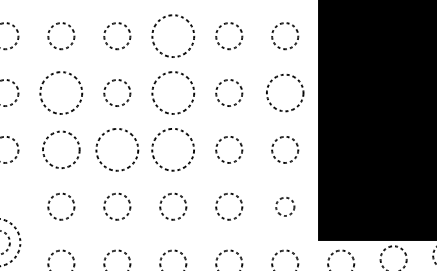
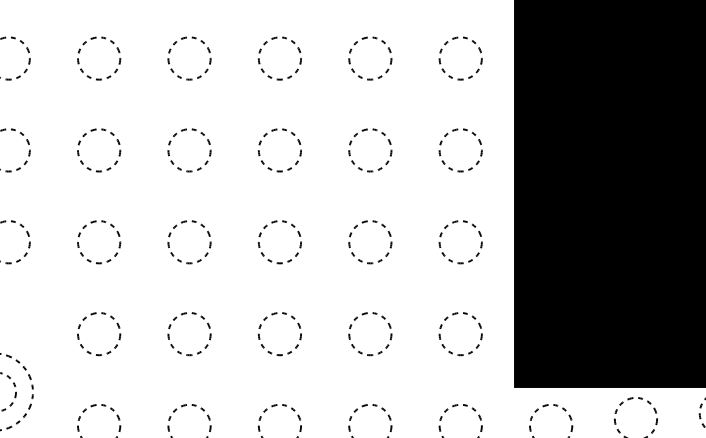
circle: (173, 36) -> (280, 59), size x0.62
circle: (61, 92) -> (99, 149), size x0.62
circle: (173, 92) -> (280, 149), size x0.62
circle: (285, 92) -> (461, 149), size x0.71
circle: (61, 149) -> (99, 241), size x0.71
circle: (117, 149) -> (189, 241), size x0.62
circle: (173, 149) -> (280, 241), size x0.62
circle: (285, 206) -> (461, 333), size x1.43

